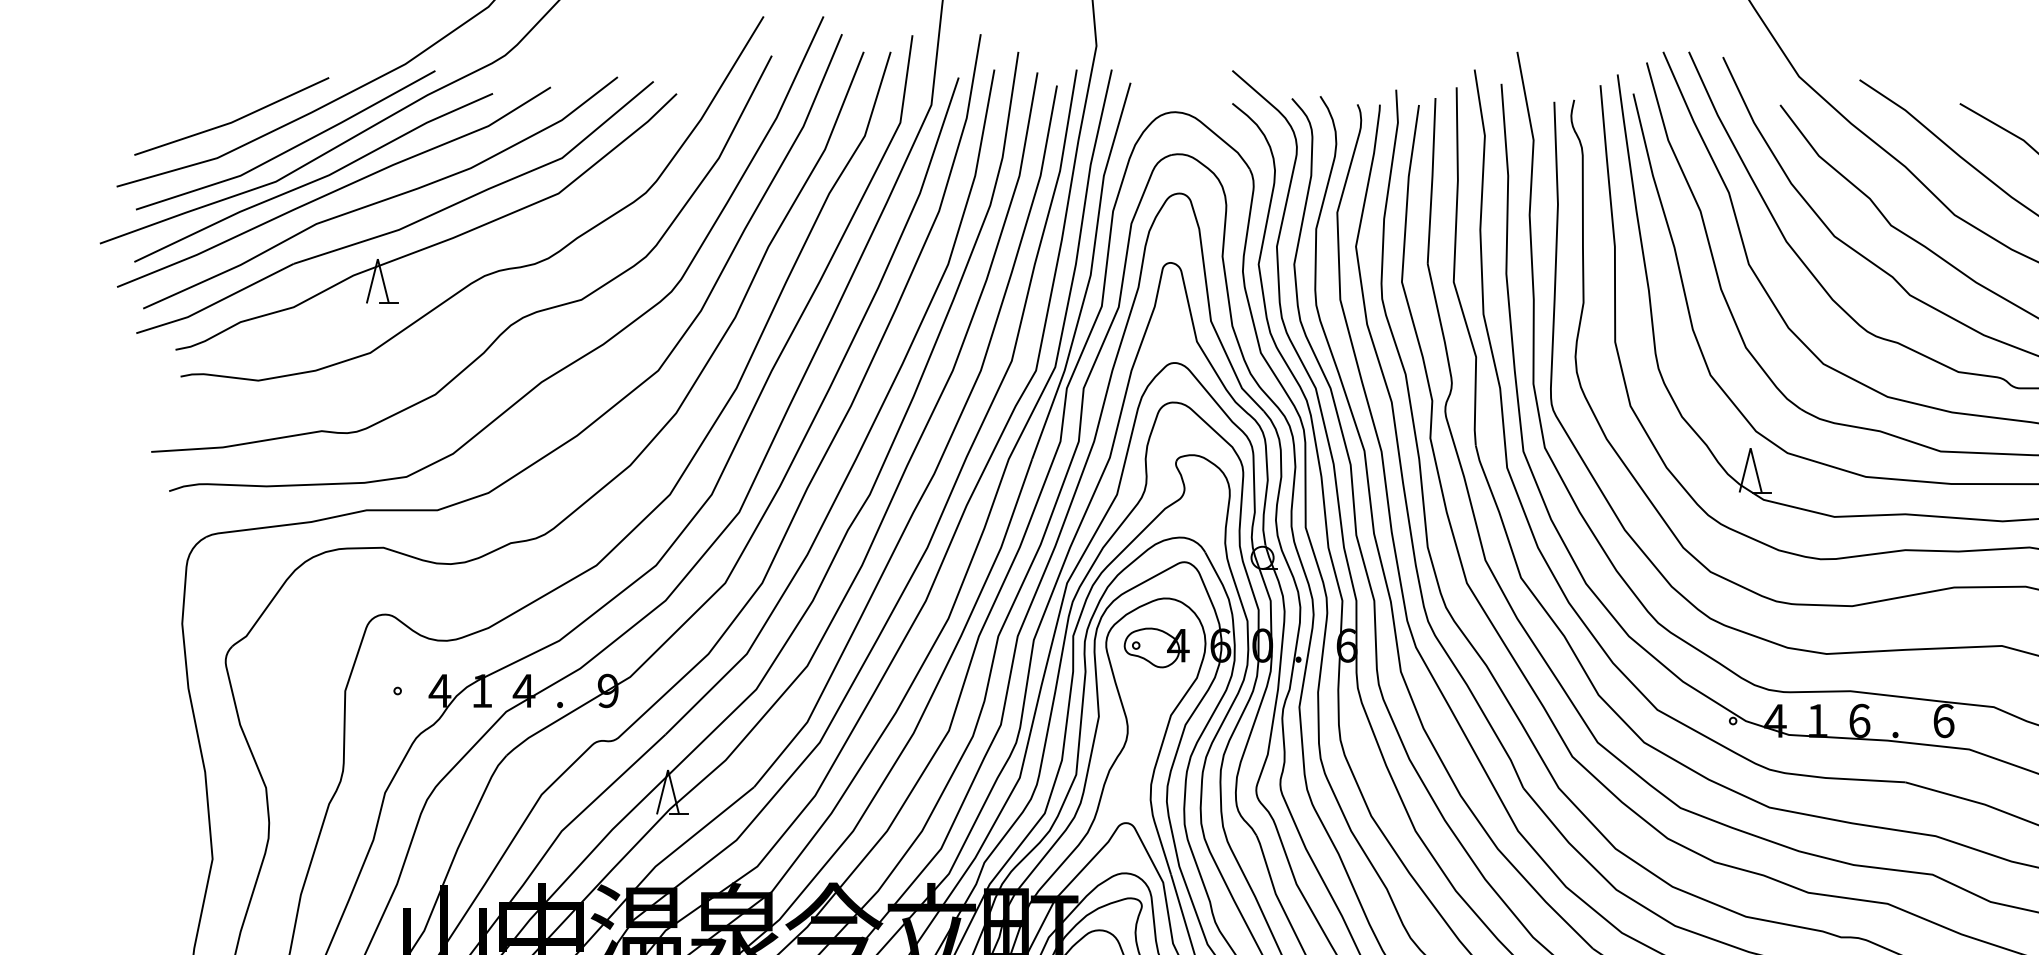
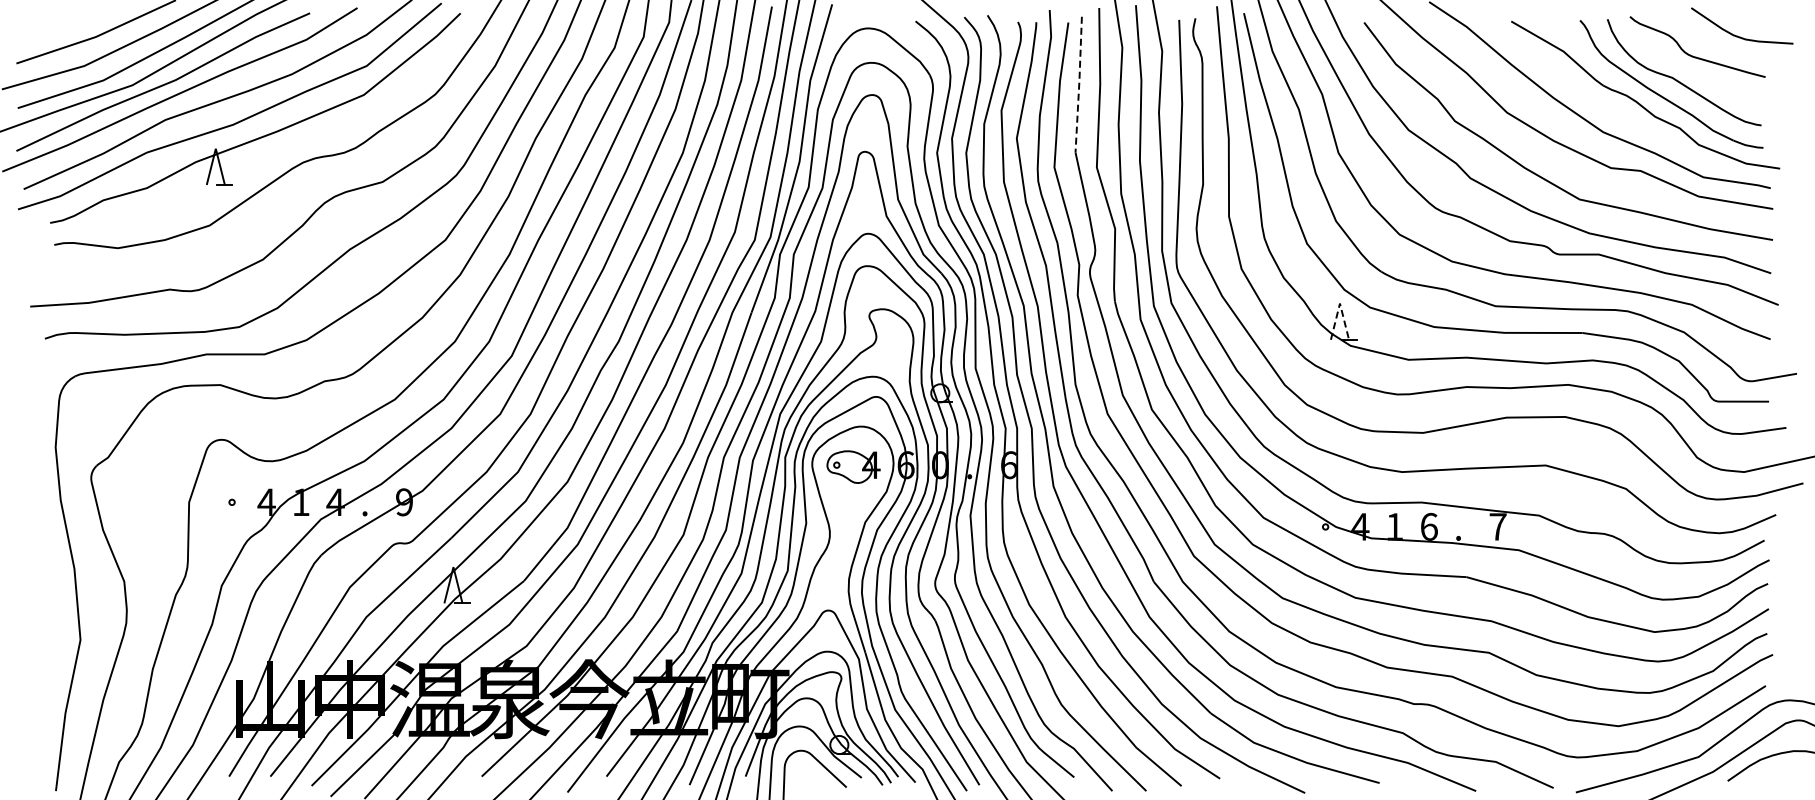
line: (1432, 180) -> (1079, 84), solid -> dashed
line: (1750, 448) -> (1339, 303), solid -> dashed
text: (1943, 720) -> (1497, 526), 6 -> 7

